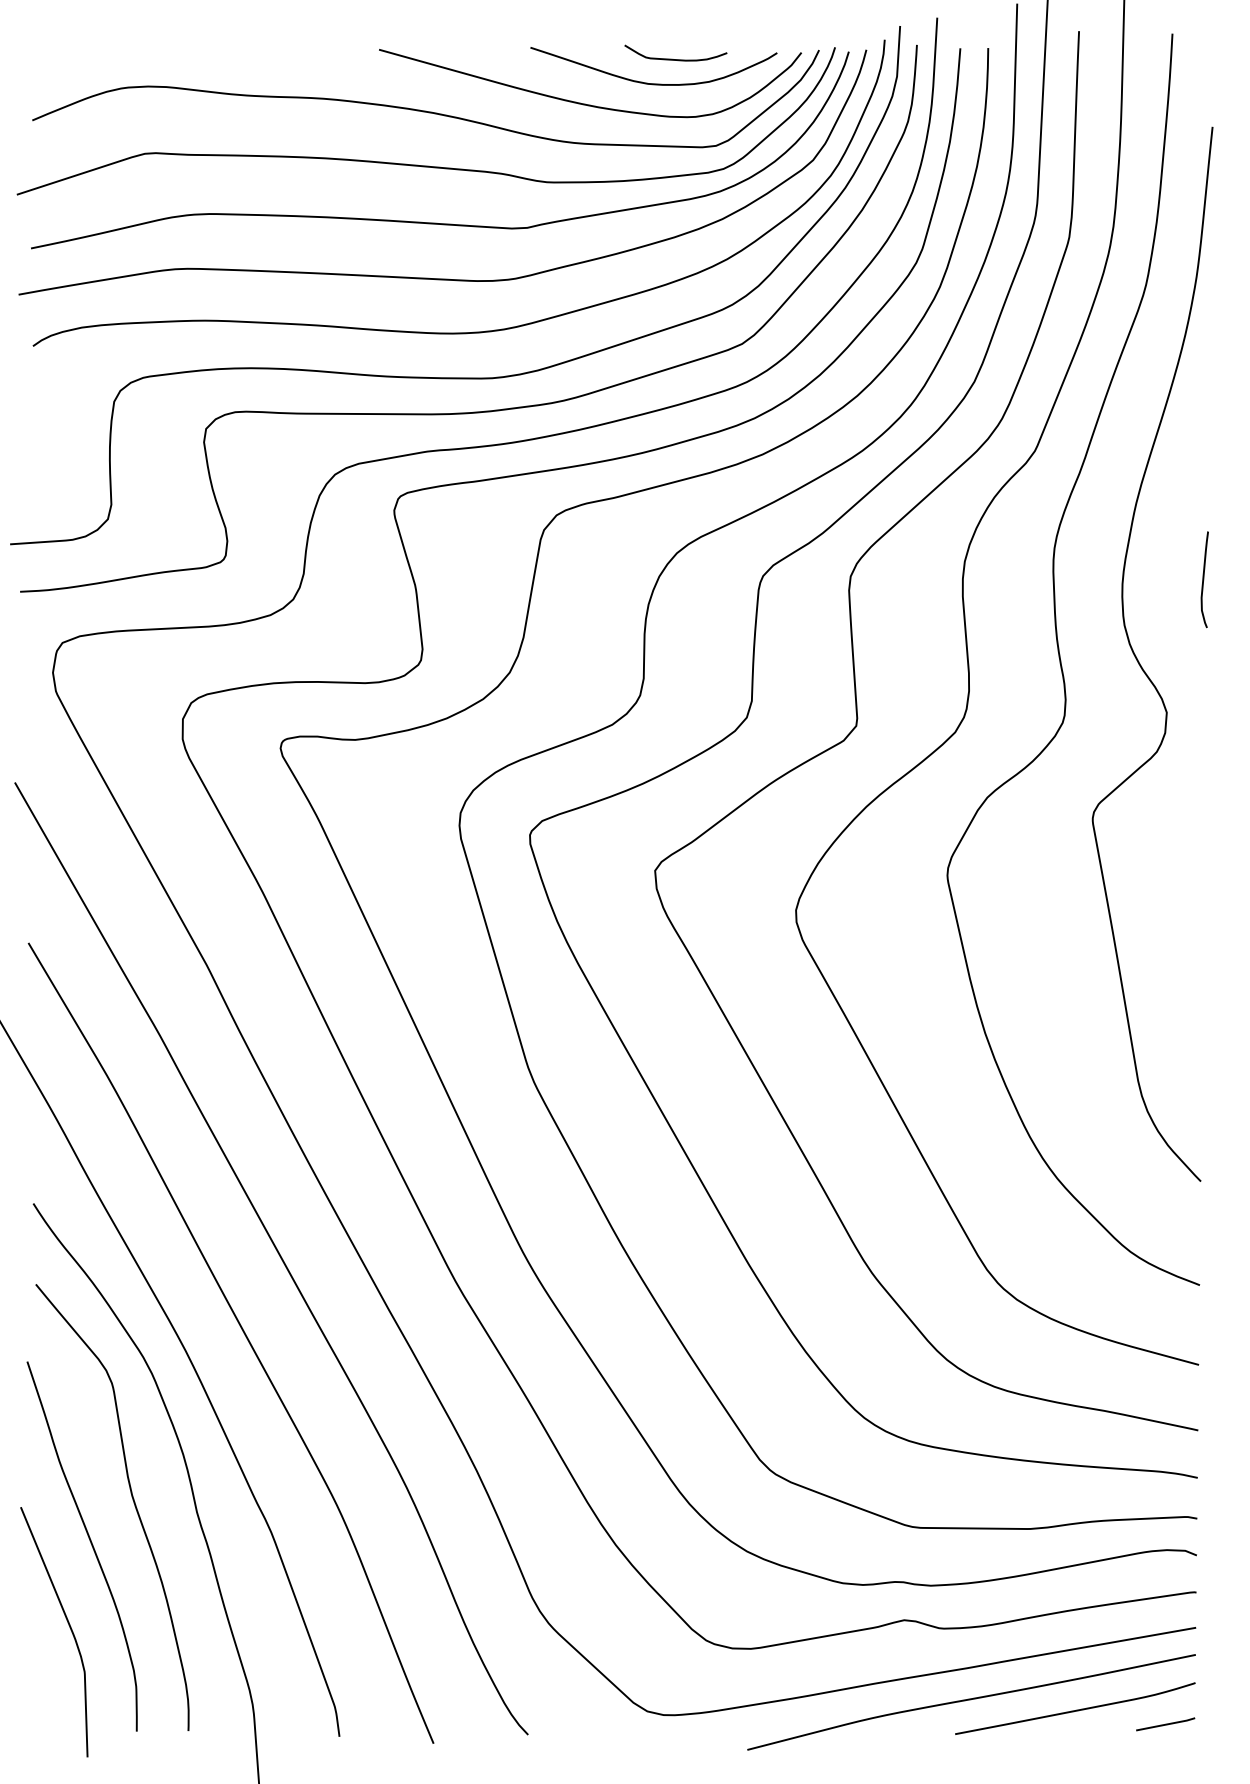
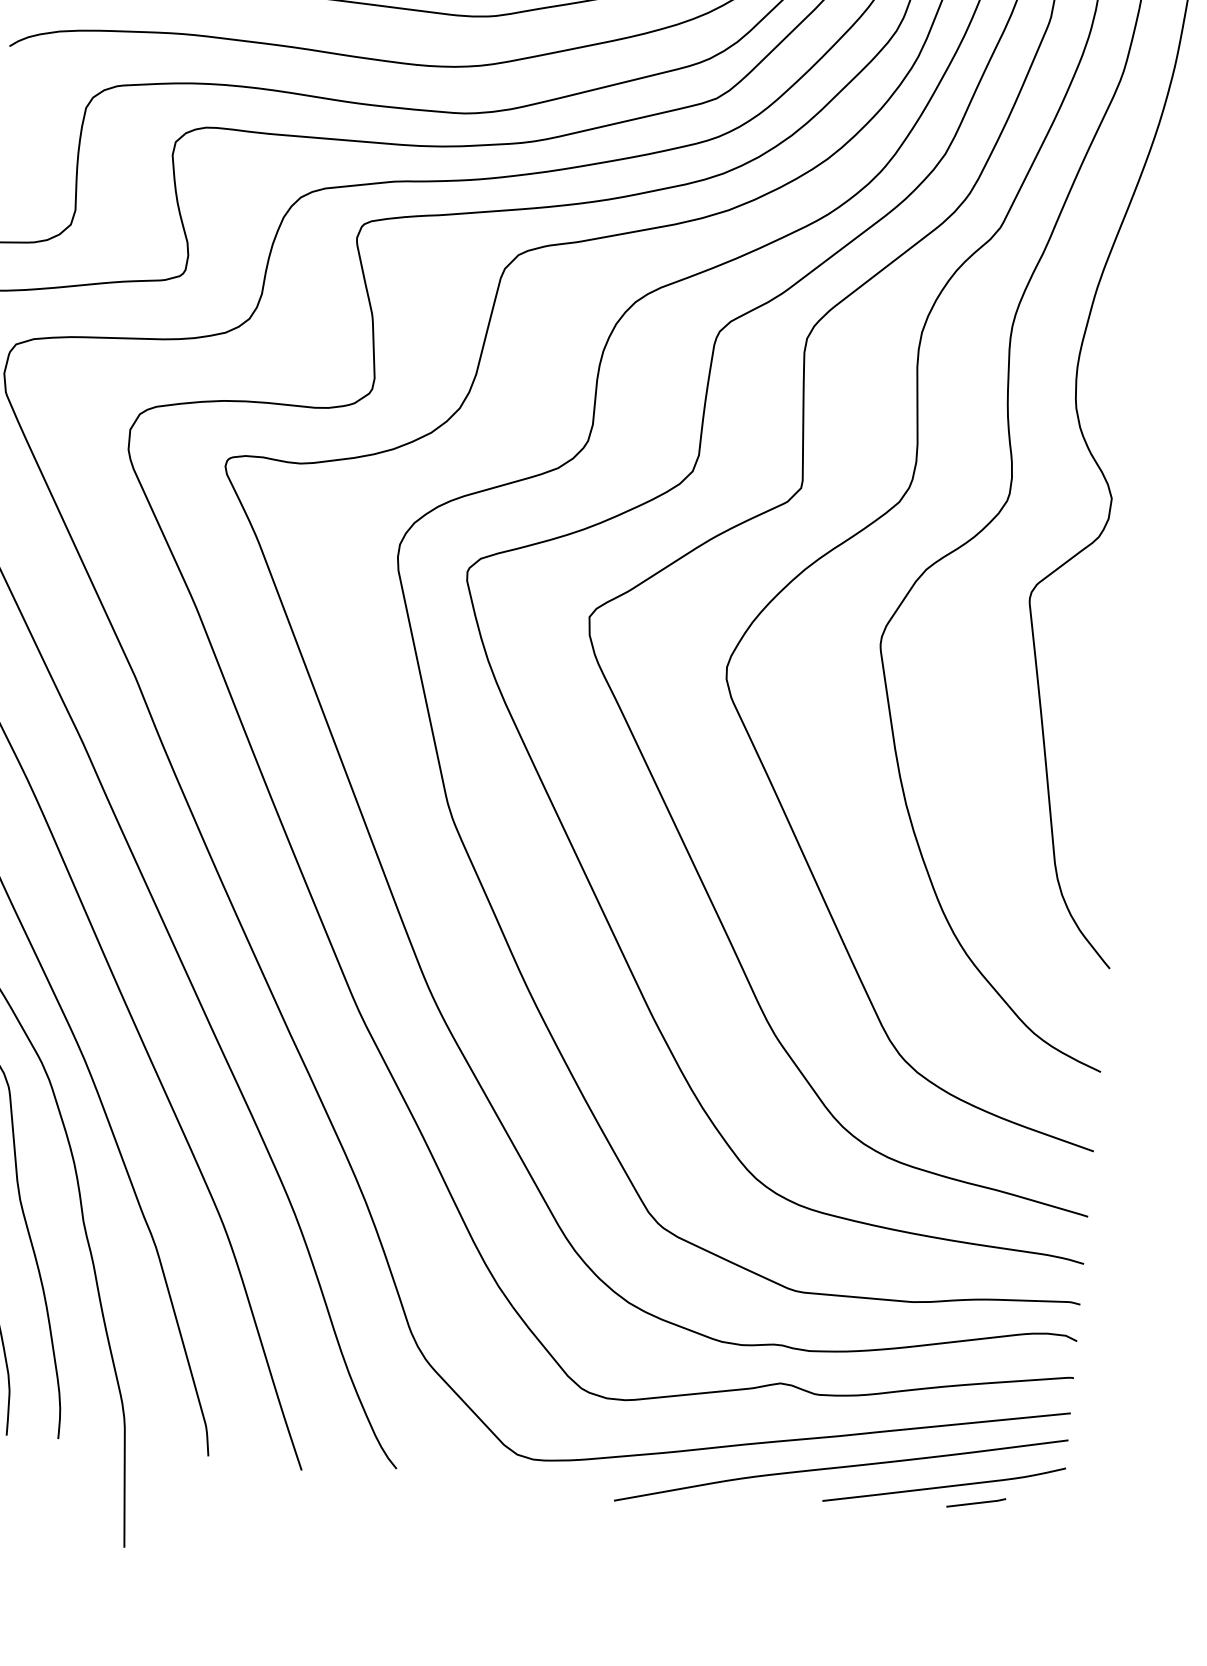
curve: (1204, 579) -> (1159, 368), removed
line: (1165, 1724) -> (976, 1503), moved

